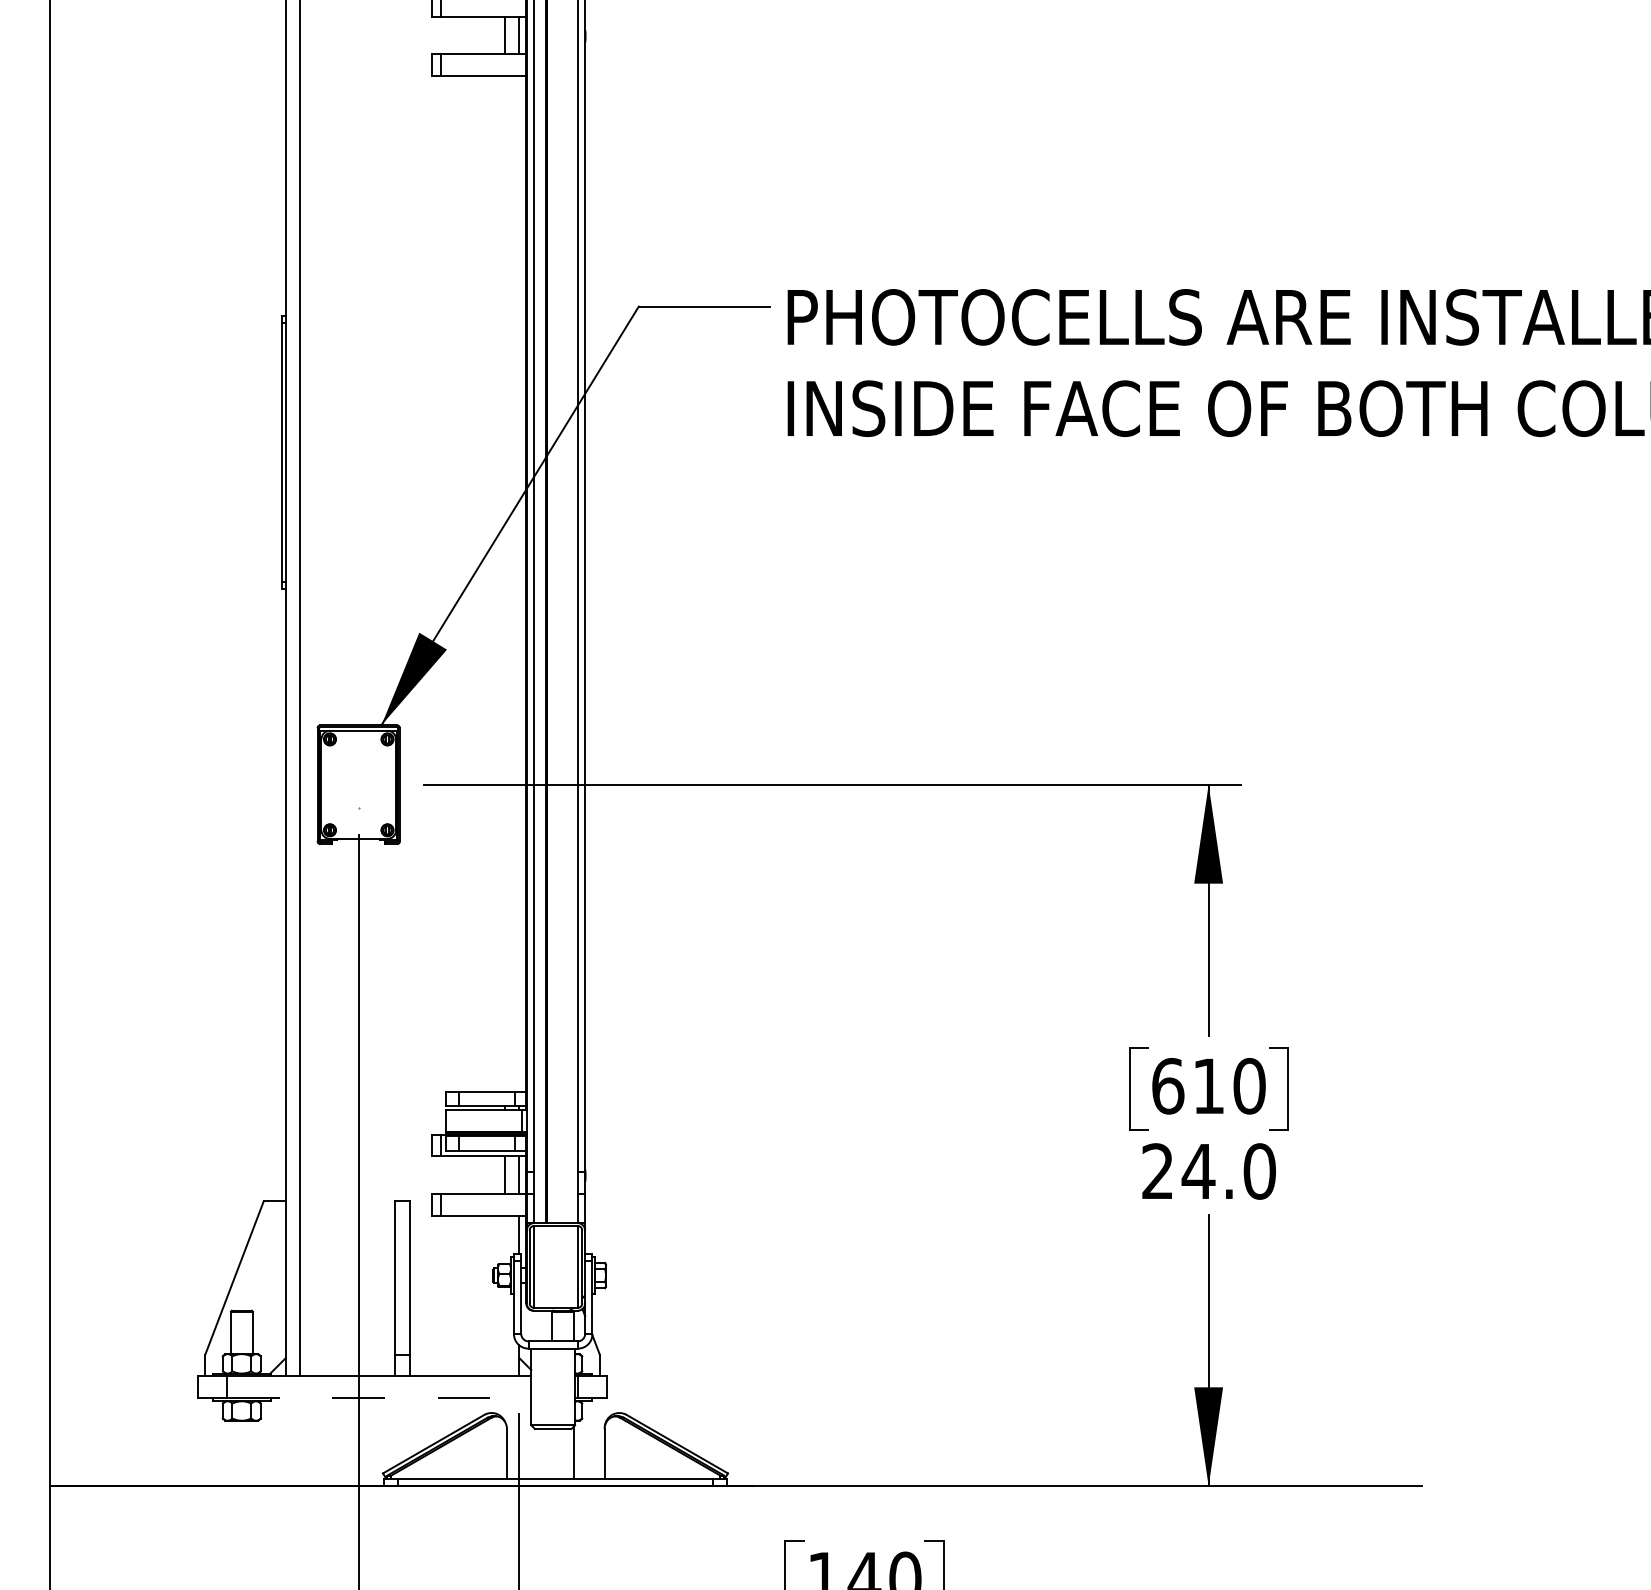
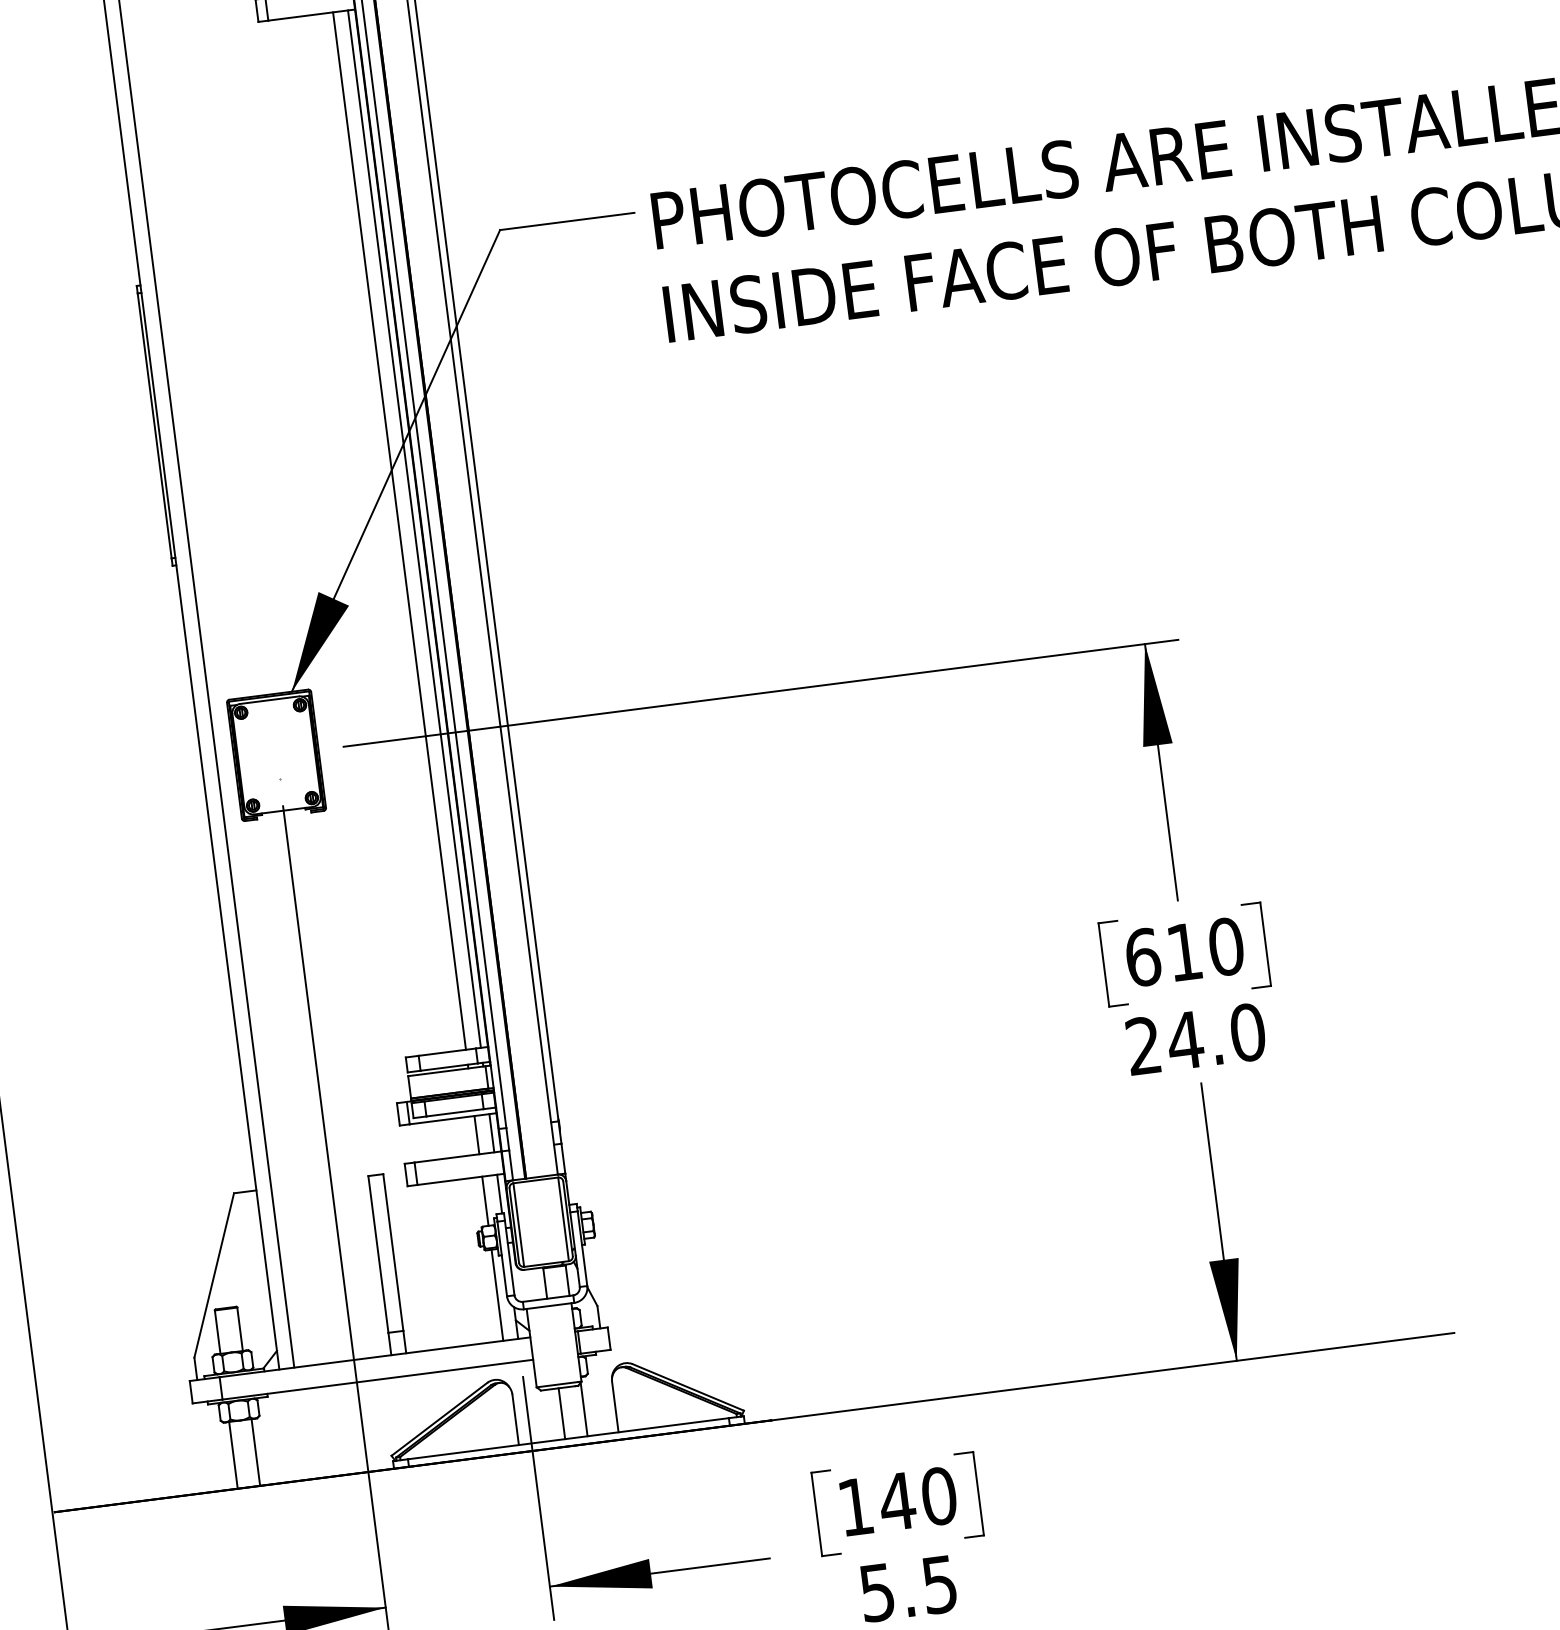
line: (504, 583) -> (399, 530), added
line: (519, 583) -> (414, 528), added
line: (504, 1239) -> (485, 1200), added
line: (504, 1331) -> (497, 1294), added
line: (379, 1398) -> (378, 1379), dashed -> solid
line: (230, 1453) -> (233, 1455), added
line: (252, 1453) -> (255, 1452), added
line: (552, 1453) -> (562, 1413), added

